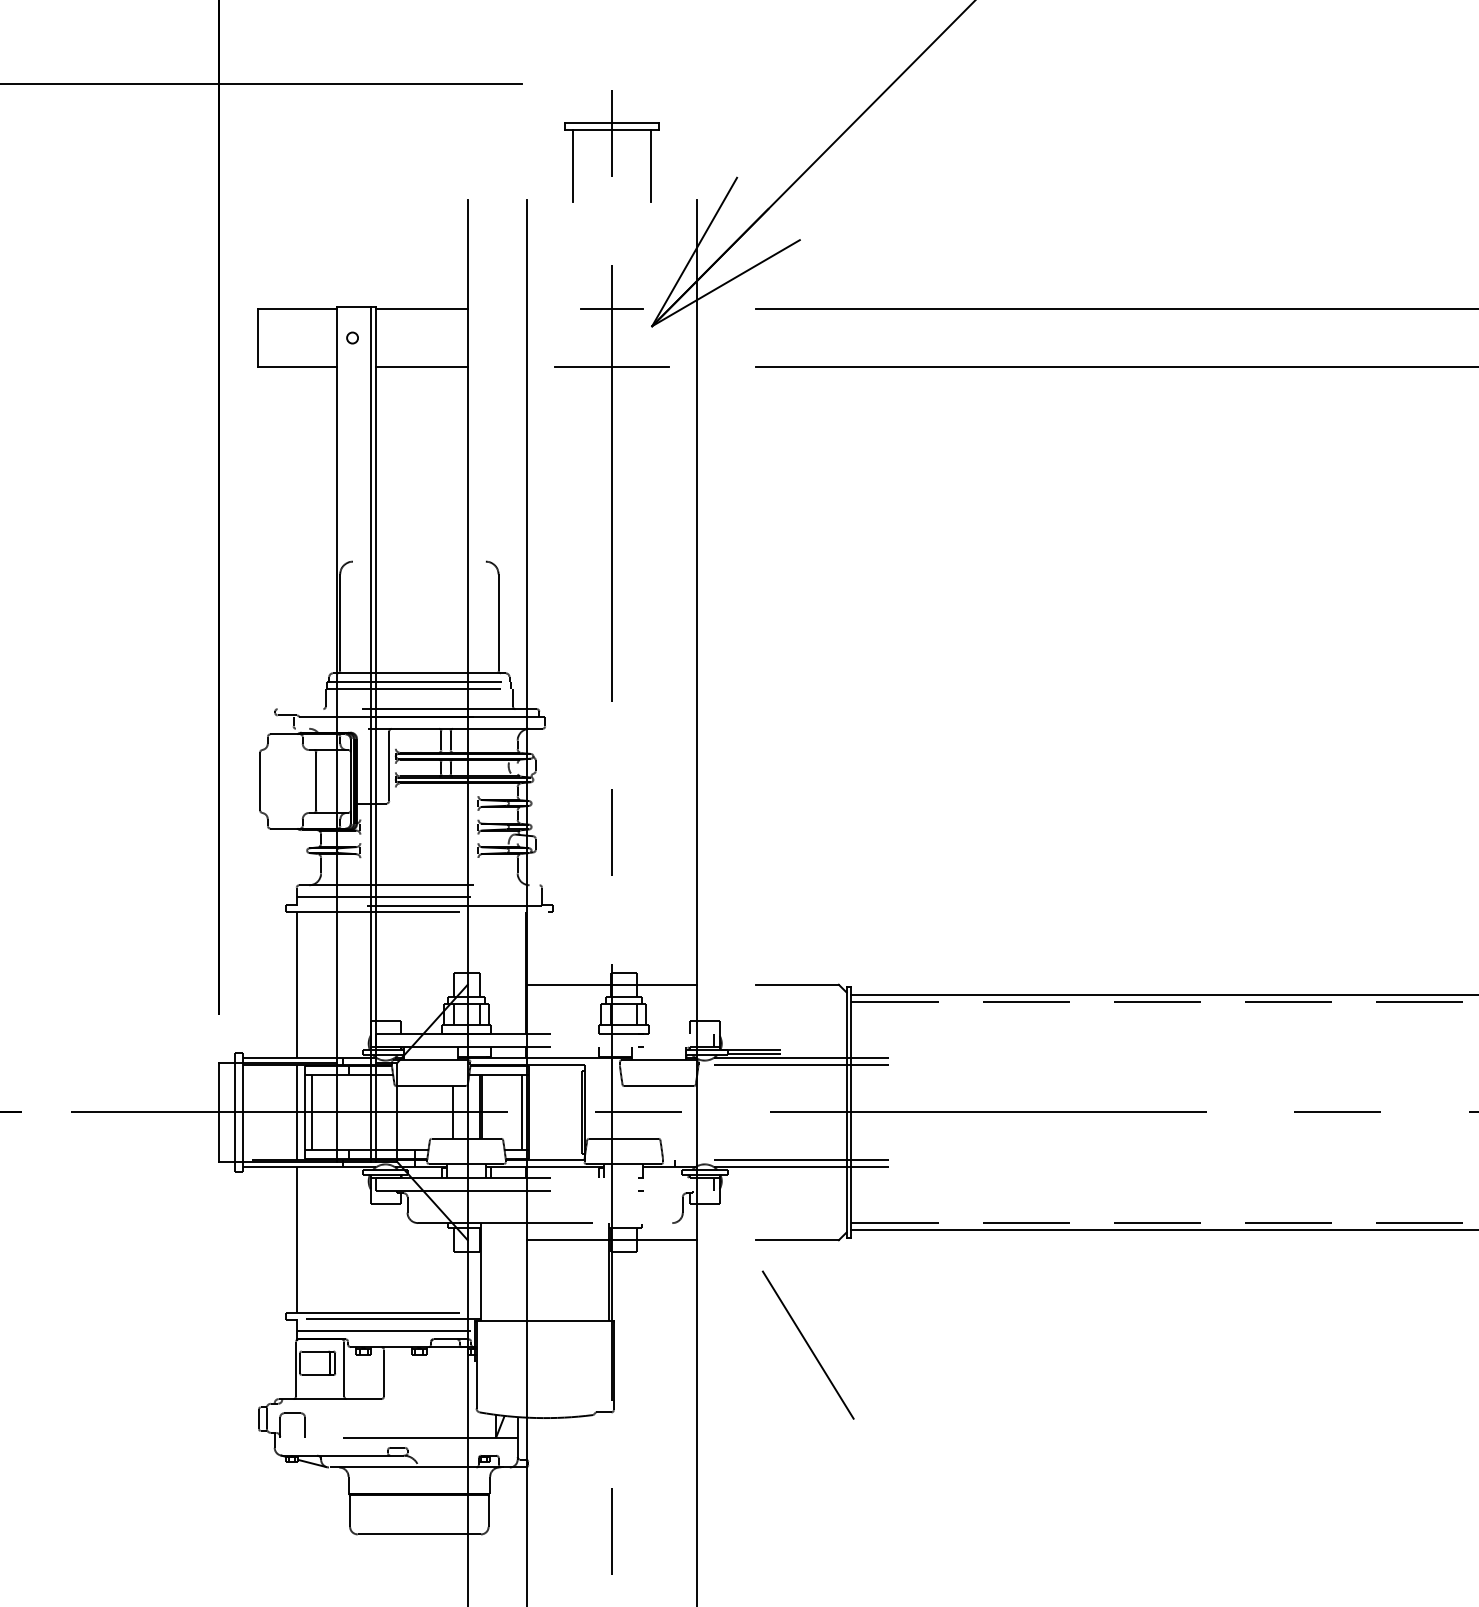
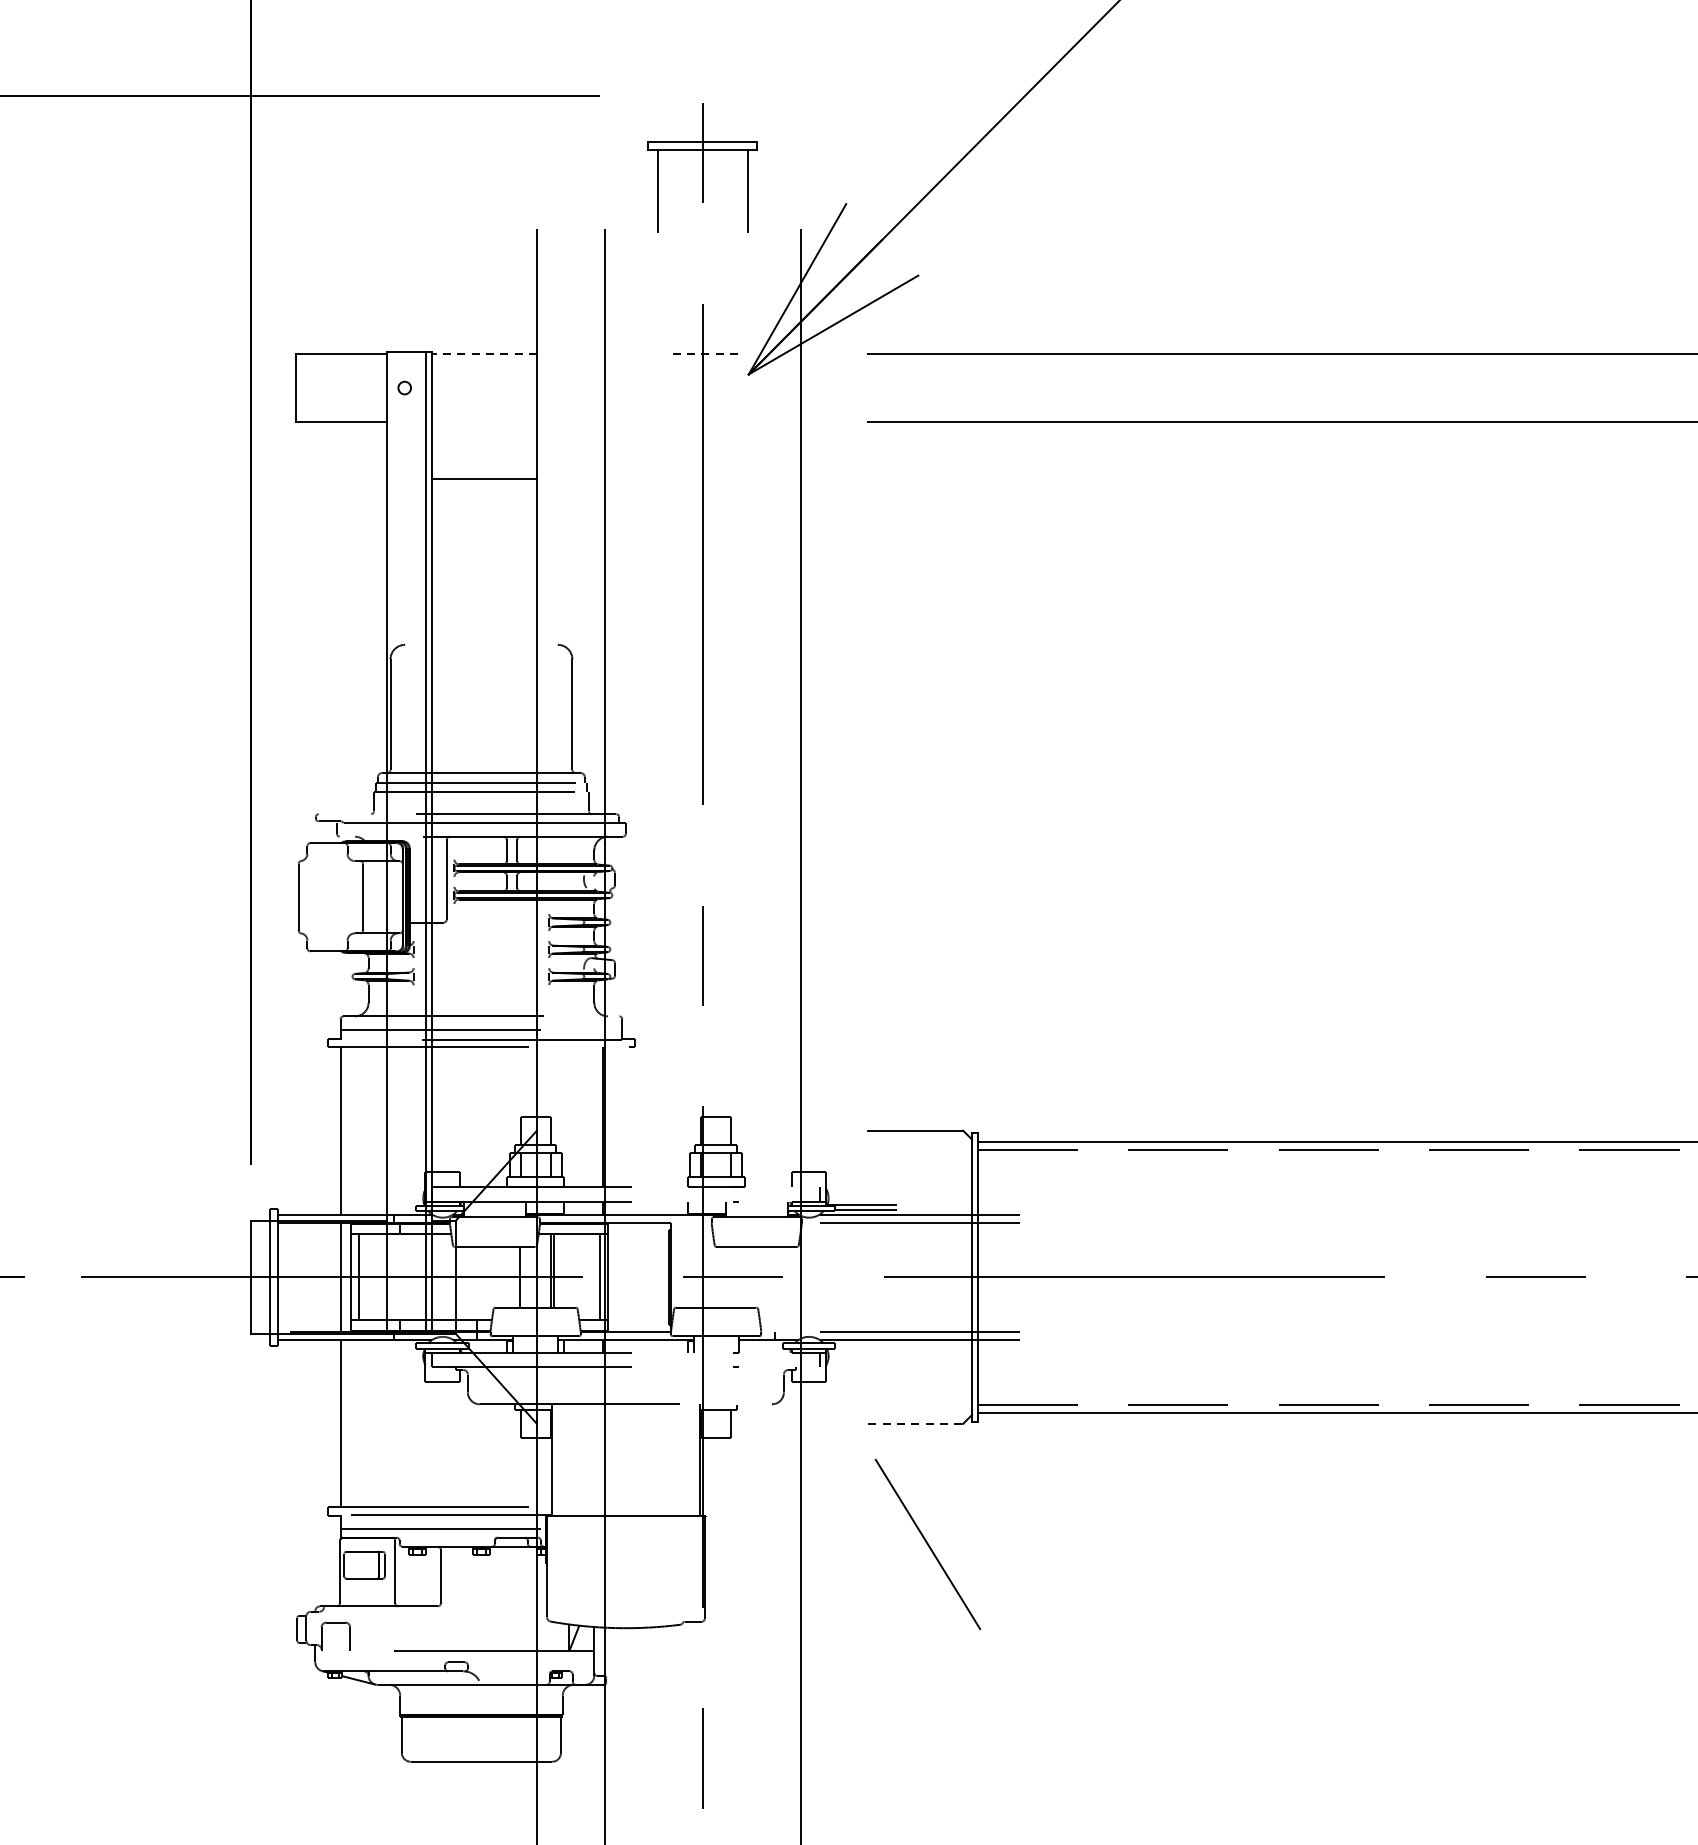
line: (421, 308) -> (483, 354), solid -> dashed
line: (612, 308) -> (703, 354), solid -> dashed
line: (421, 367) -> (483, 479), moved
line: (611, 367) -> (702, 421), removed
line: (611, 984) -> (702, 1130), removed
line: (611, 1240) -> (702, 1424), removed
line: (798, 1240) -> (916, 1424), solid -> dashed

